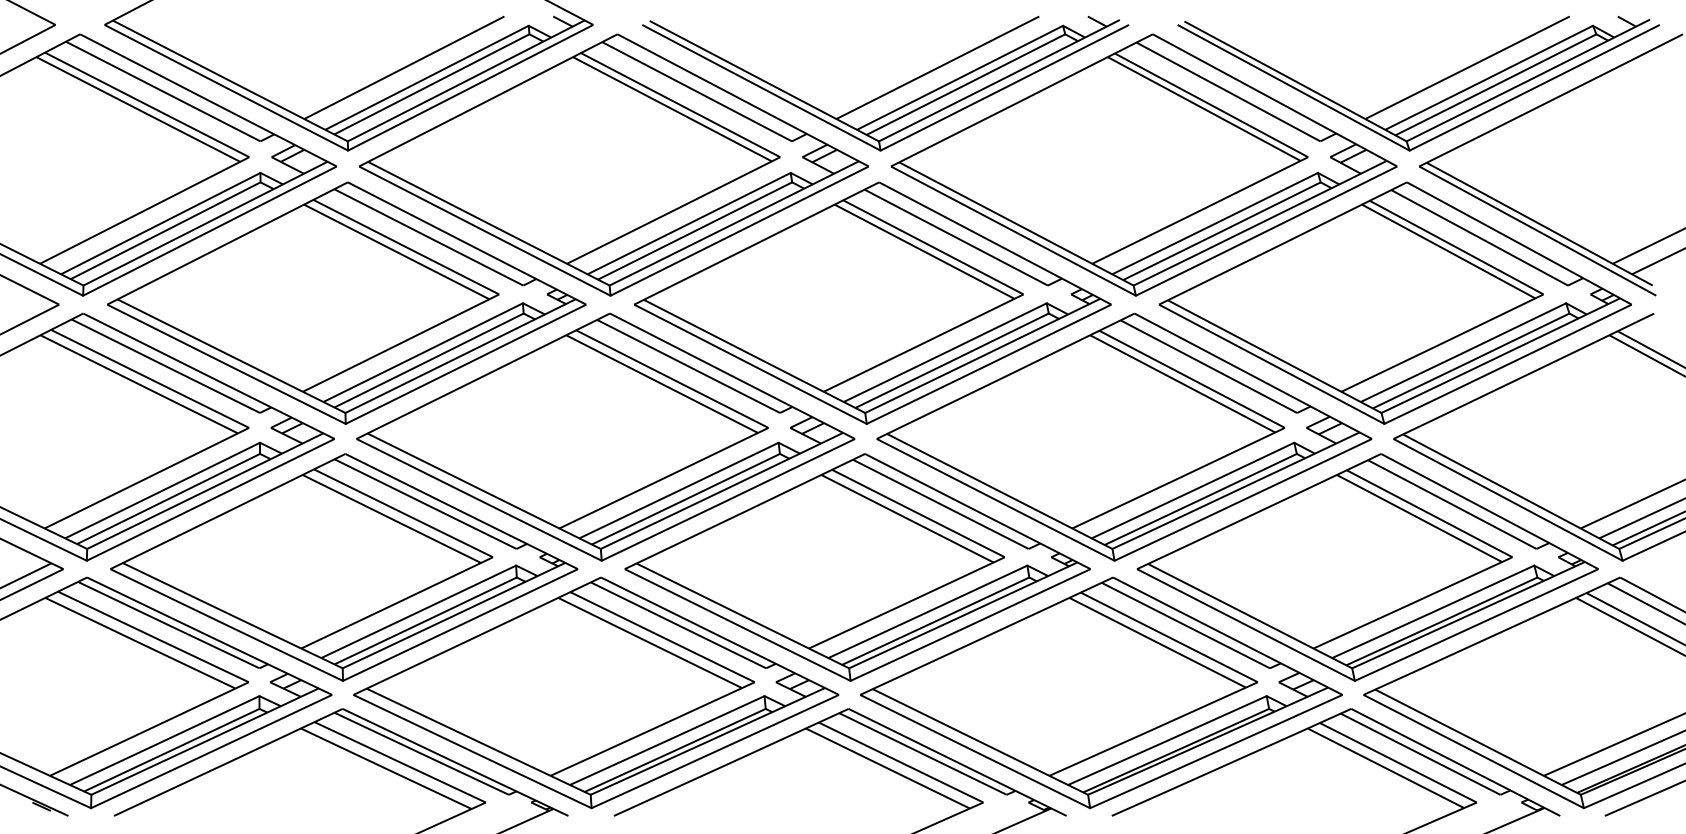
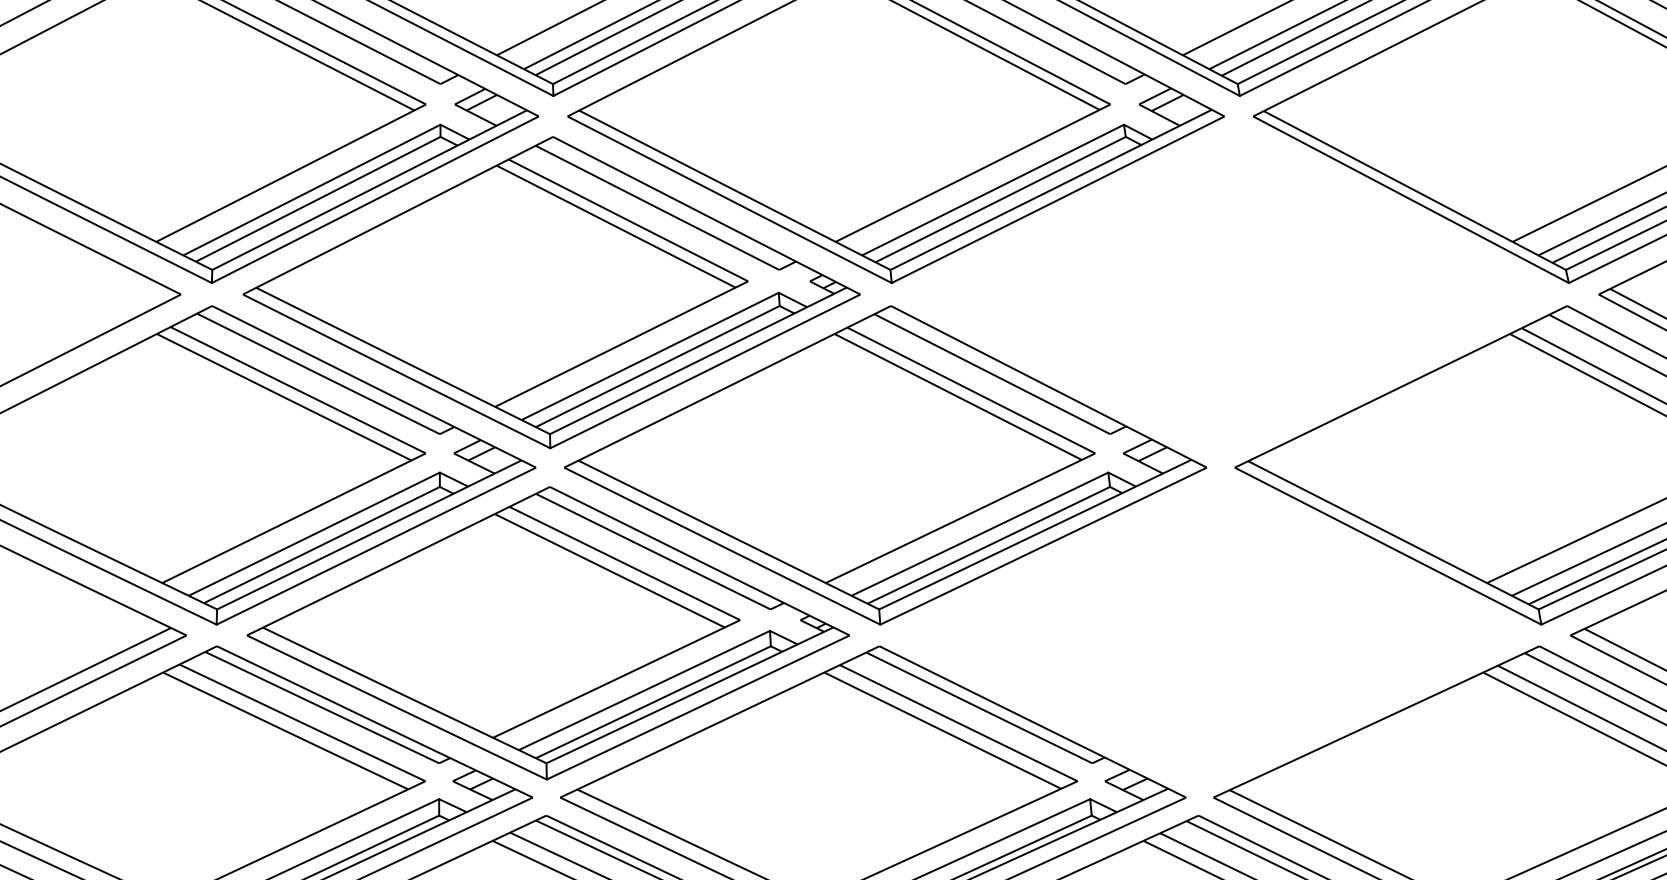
part: (872, 302) -> (1229, 291), removed
part: (857, 567) -> (1210, 633), removed

